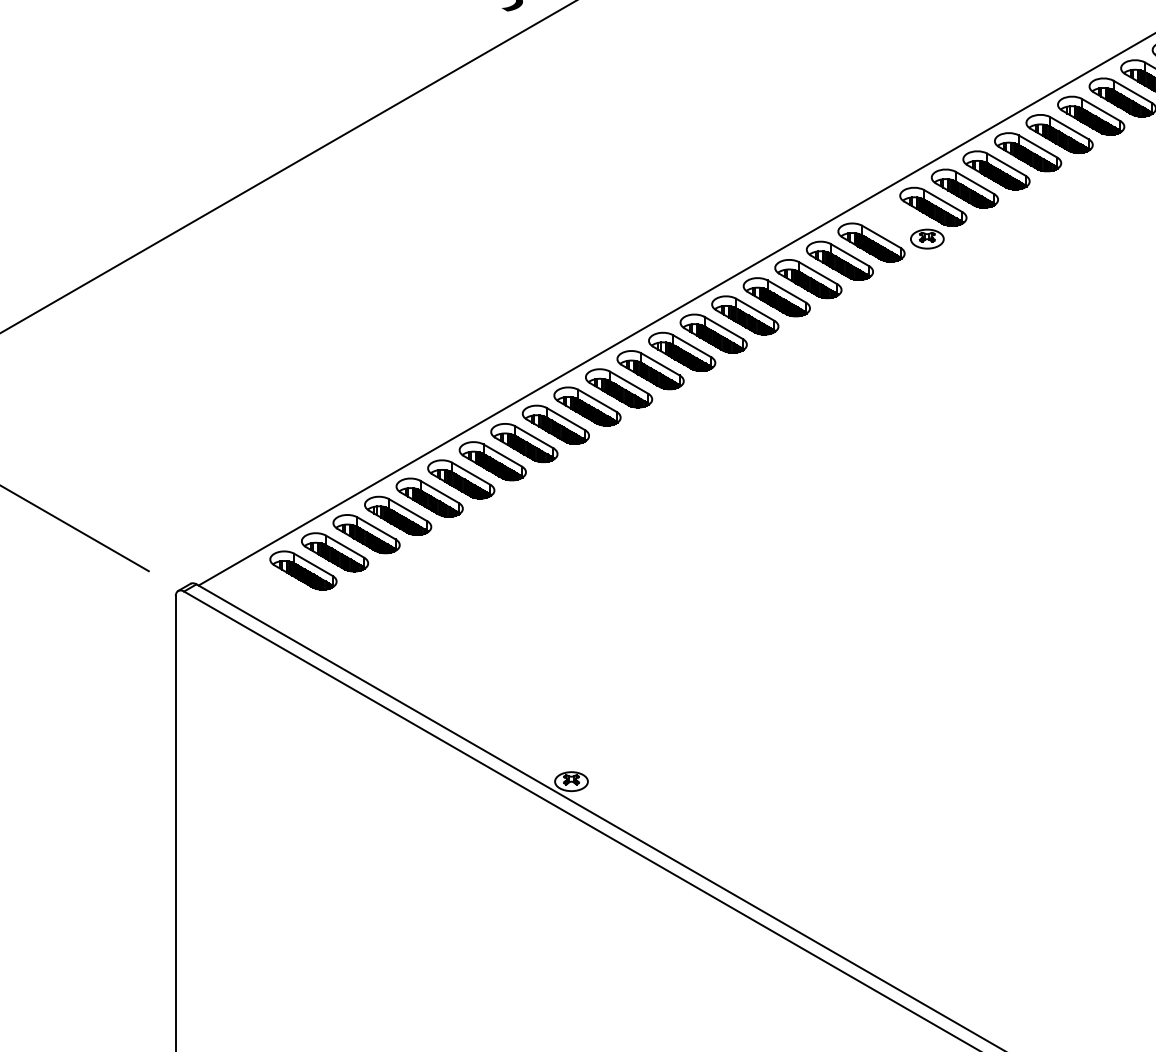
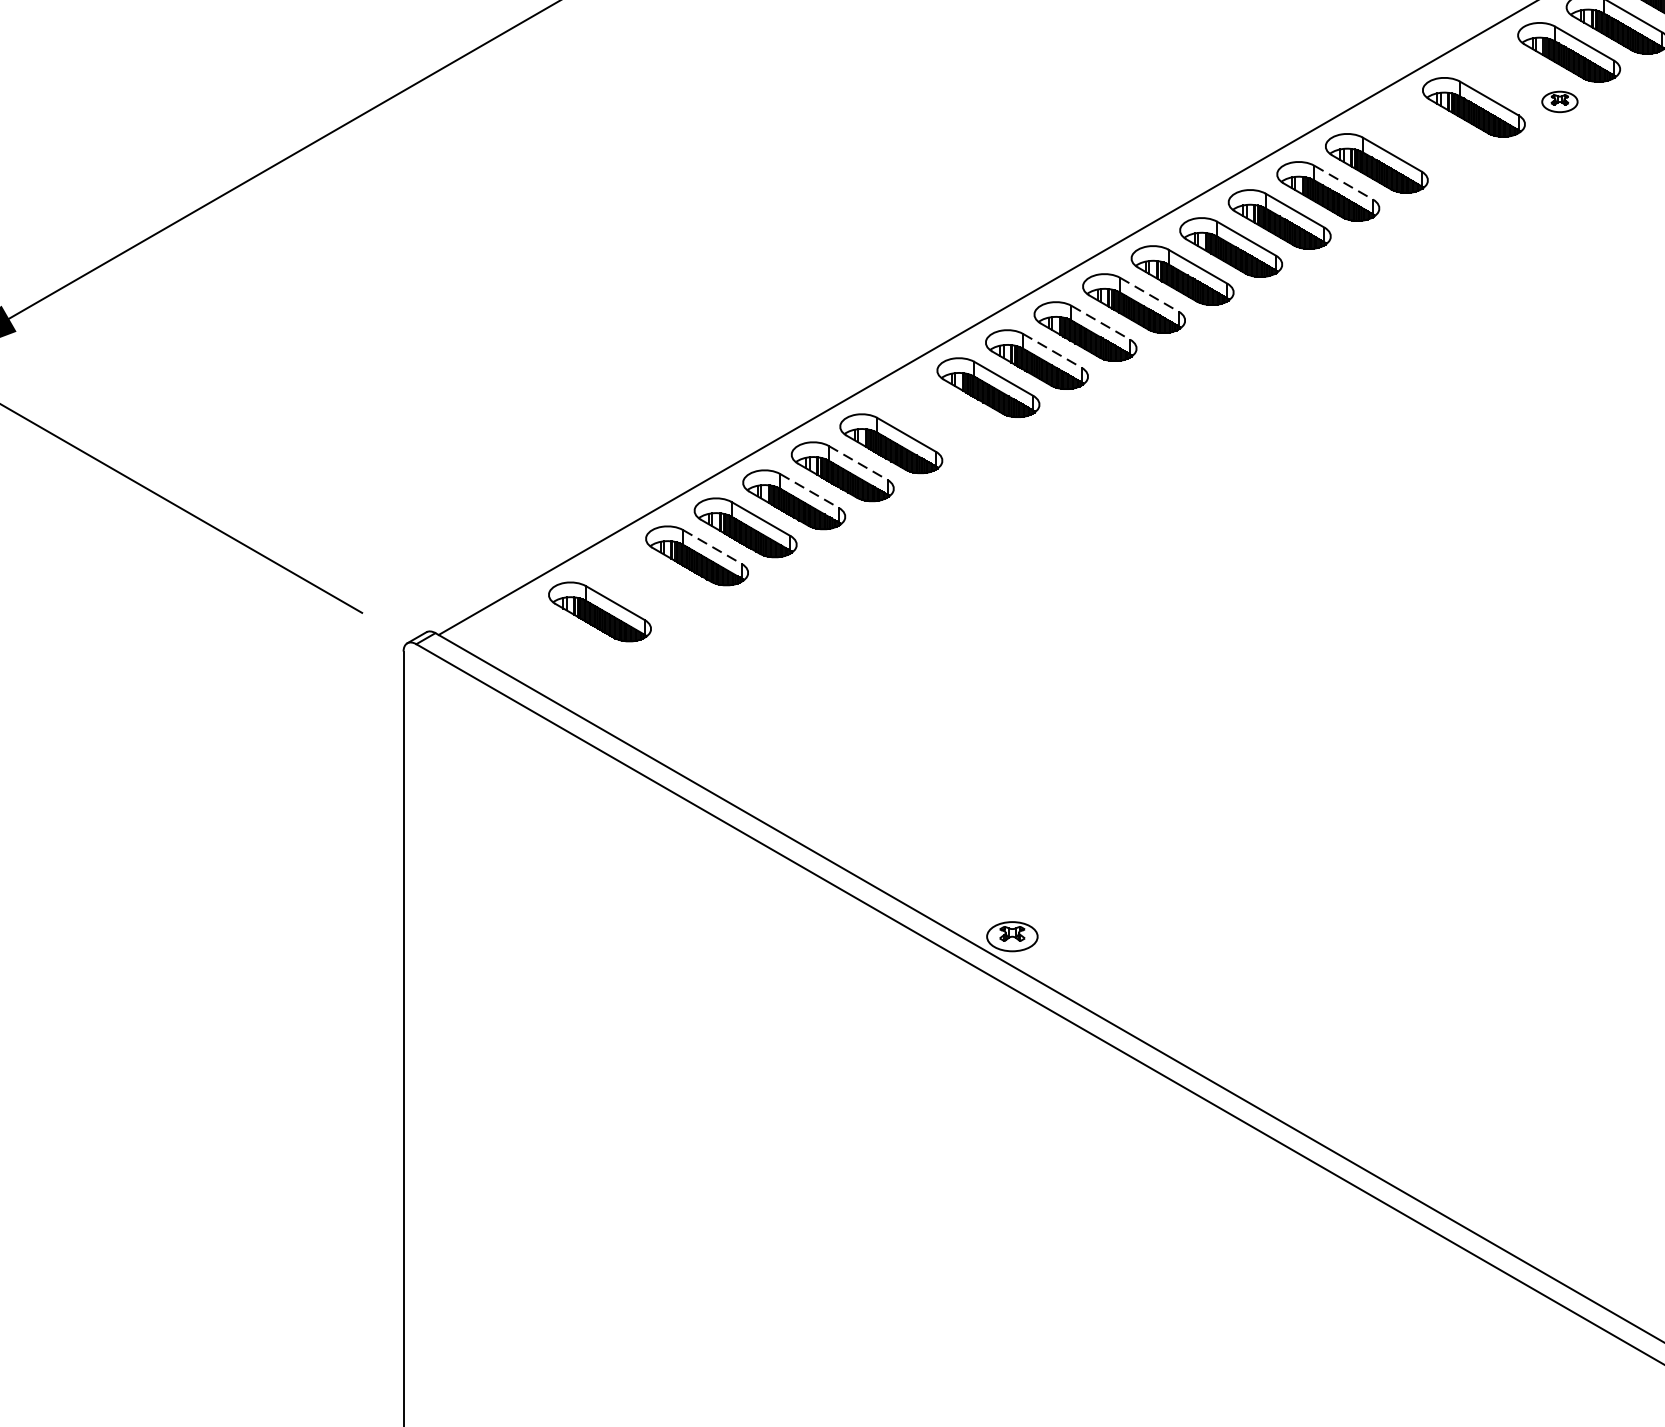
part: (927, 238) -> (1560, 101), size x0.7
part: (839, 260) -> (1424, 134), removed
line: (787, 291) -> (1344, 182), solid -> dashed
line: (661, 364) -> (1150, 294), solid -> dashed
line: (629, 382) -> (1101, 322), solid -> dashed
line: (597, 401) -> (1052, 351), solid -> dashed
part: (524, 442) -> (940, 414), removed
line: (471, 473) -> (858, 462), solid -> dashed
line: (440, 492) -> (810, 491), solid -> dashed
line: (376, 528) -> (712, 547), solid -> dashed
part: (334, 552) -> (647, 584), removed

